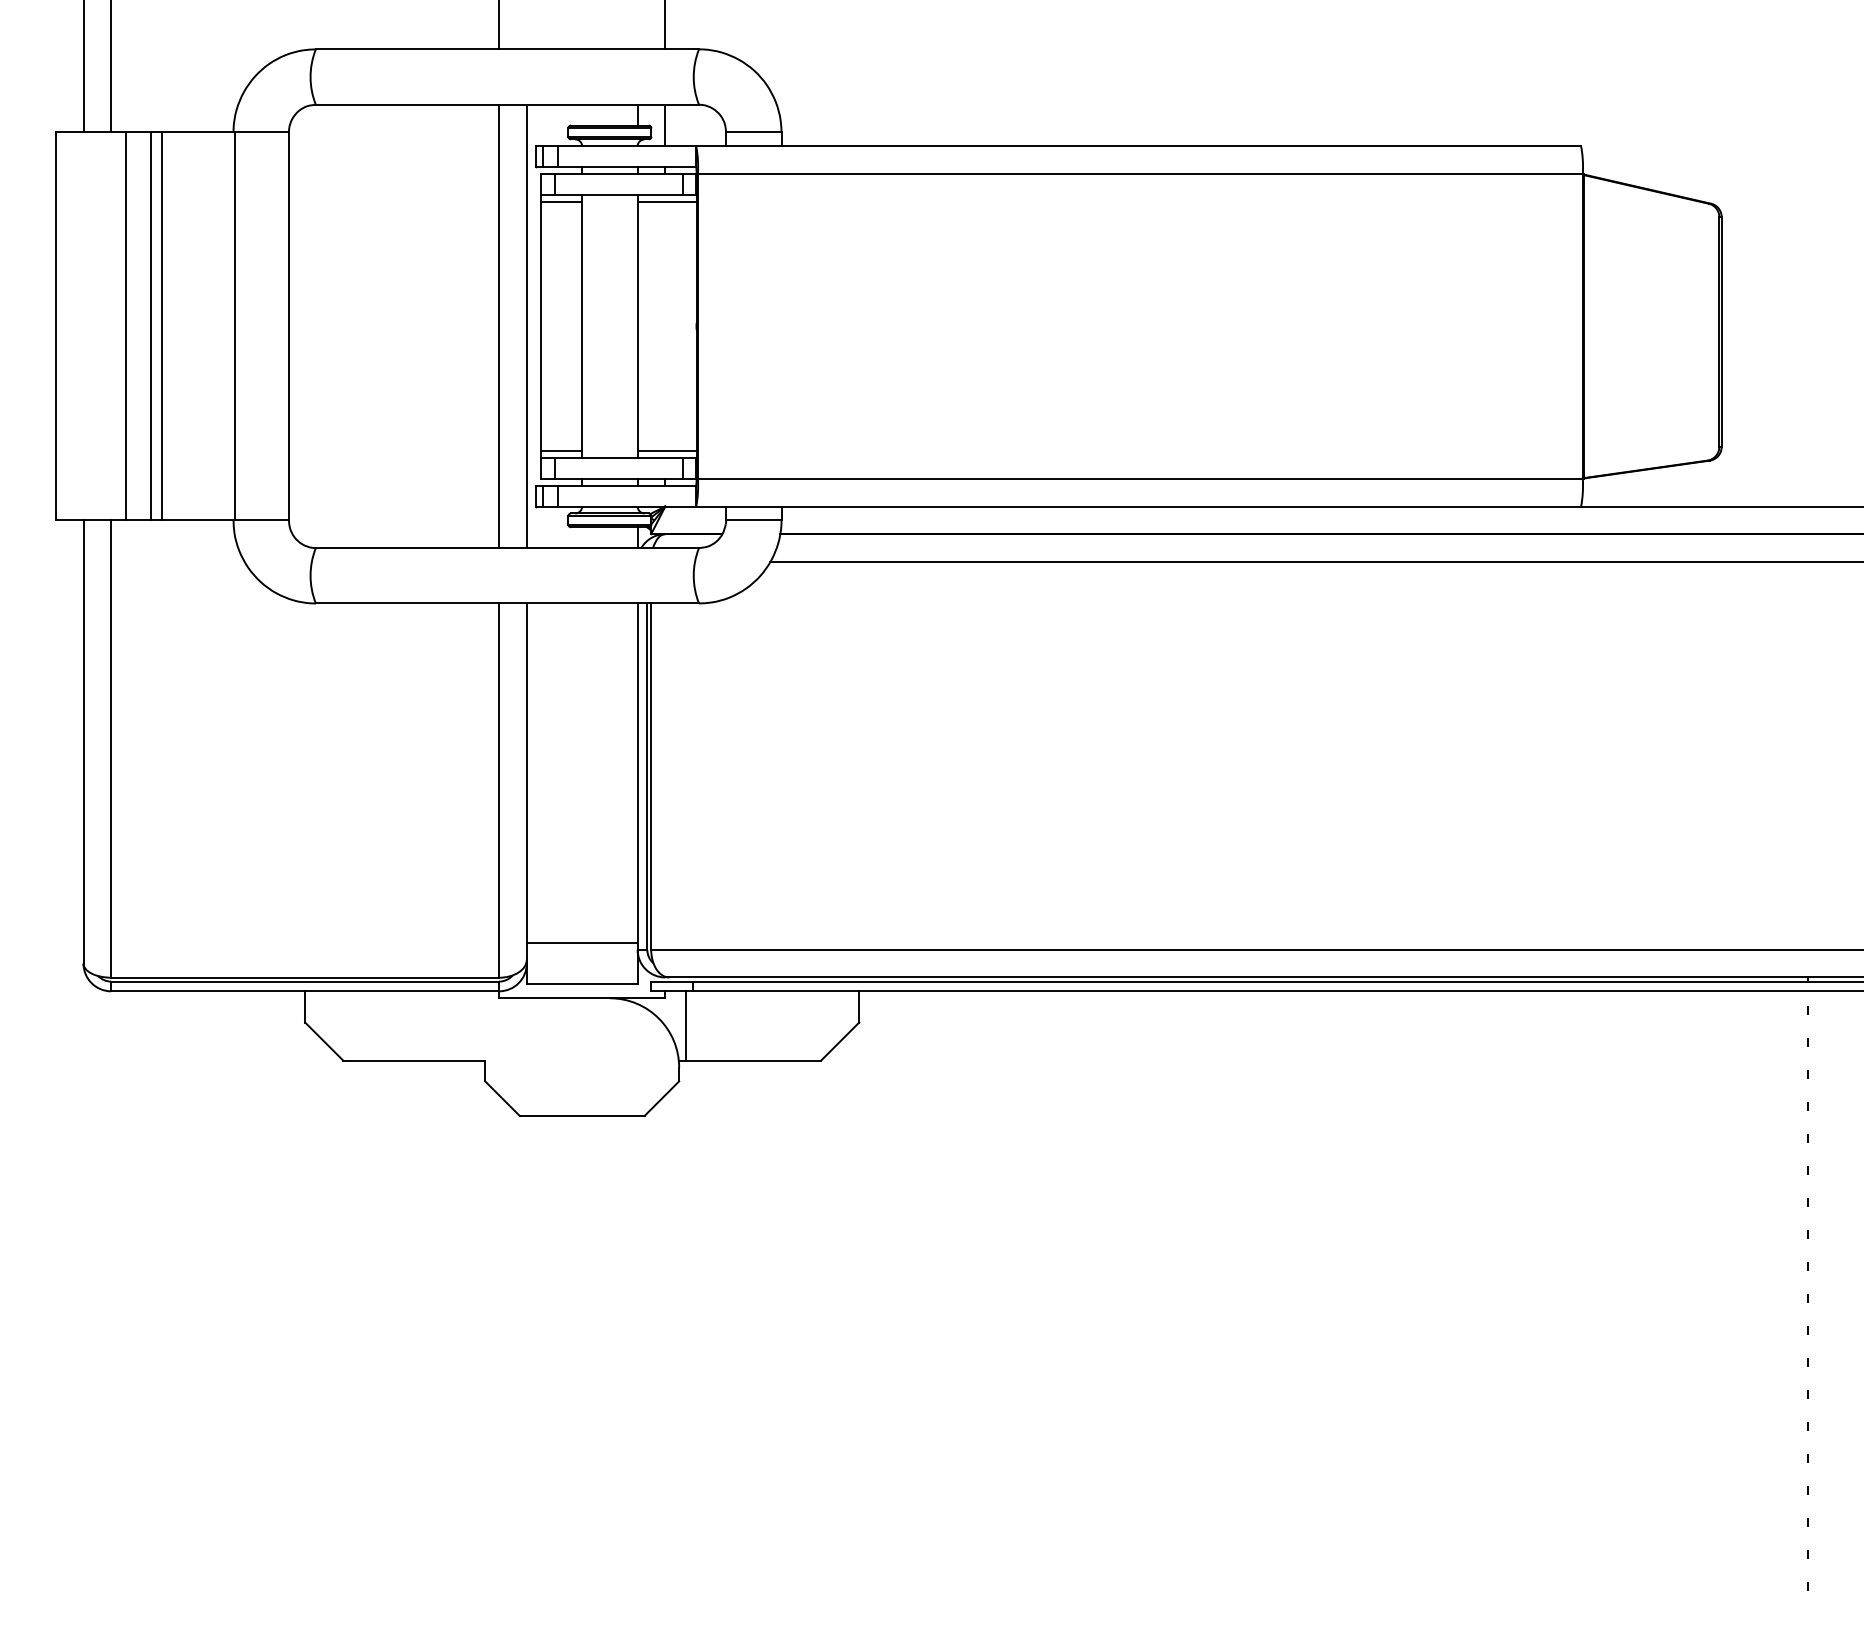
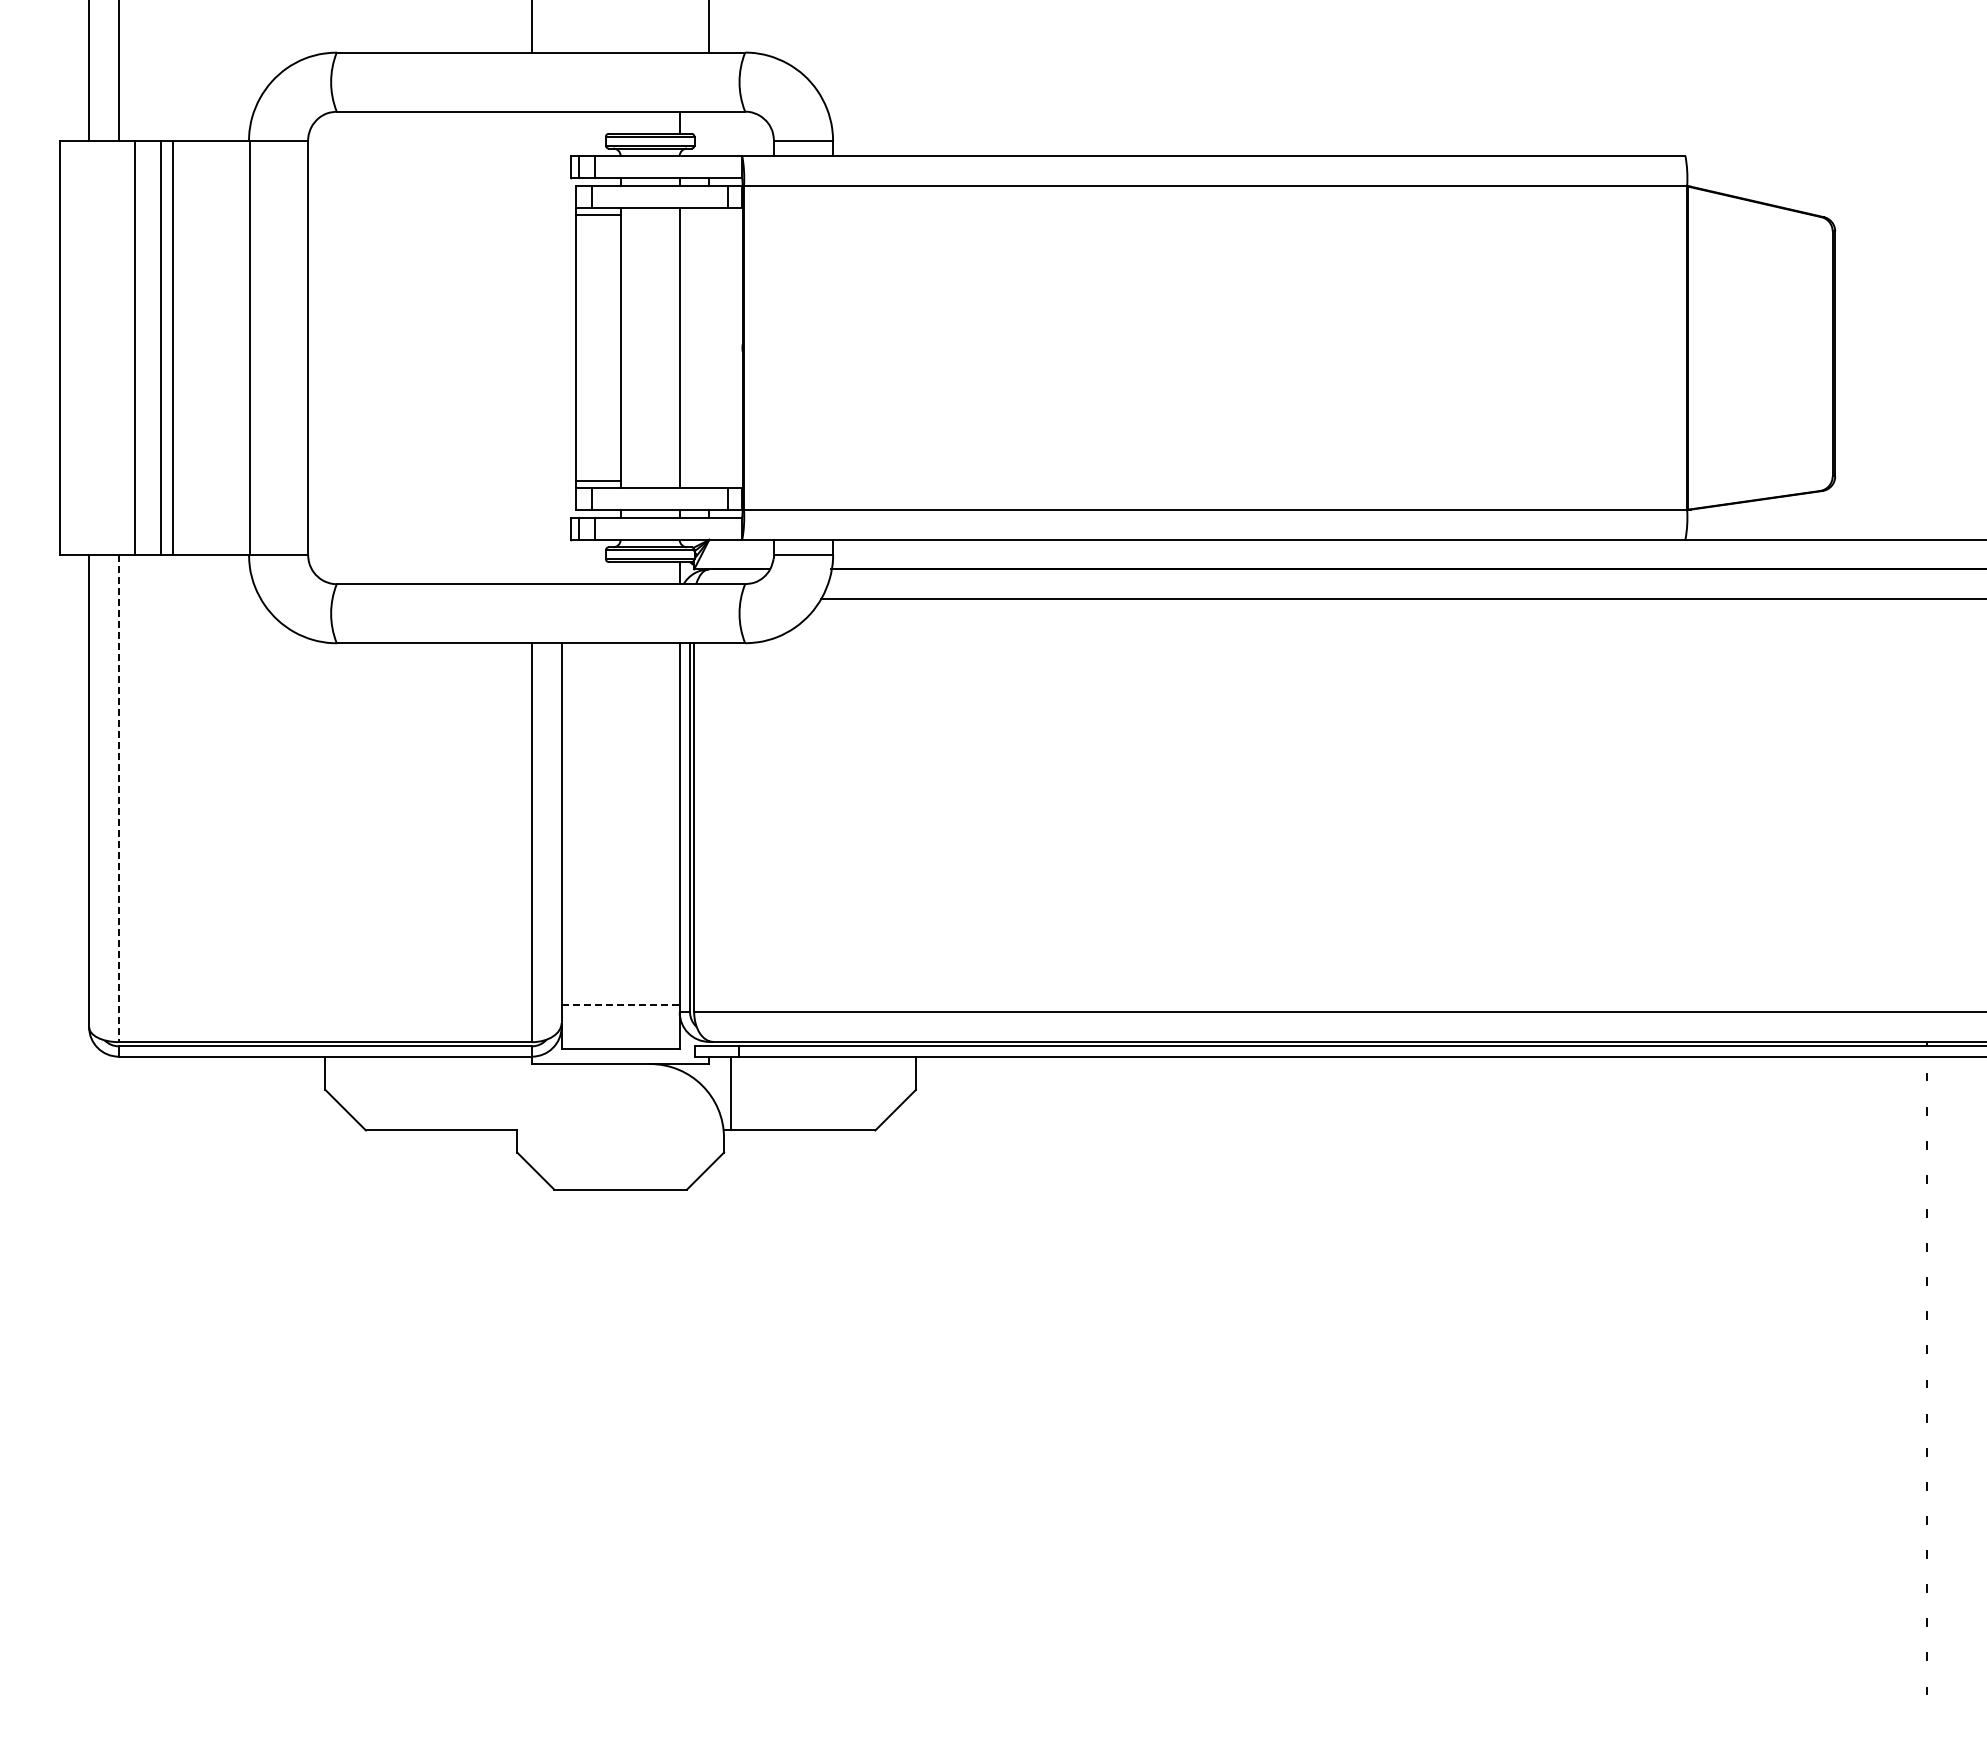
line: (665, 125) -> (709, 133), removed
line: (666, 202) -> (710, 215), removed
line: (499, 326) -> (532, 347), removed
line: (526, 326) -> (561, 347), removed
line: (666, 450) -> (710, 480), removed
line: (111, 749) -> (118, 798), solid -> dashed
line: (582, 942) -> (621, 1004), solid -> dashed

